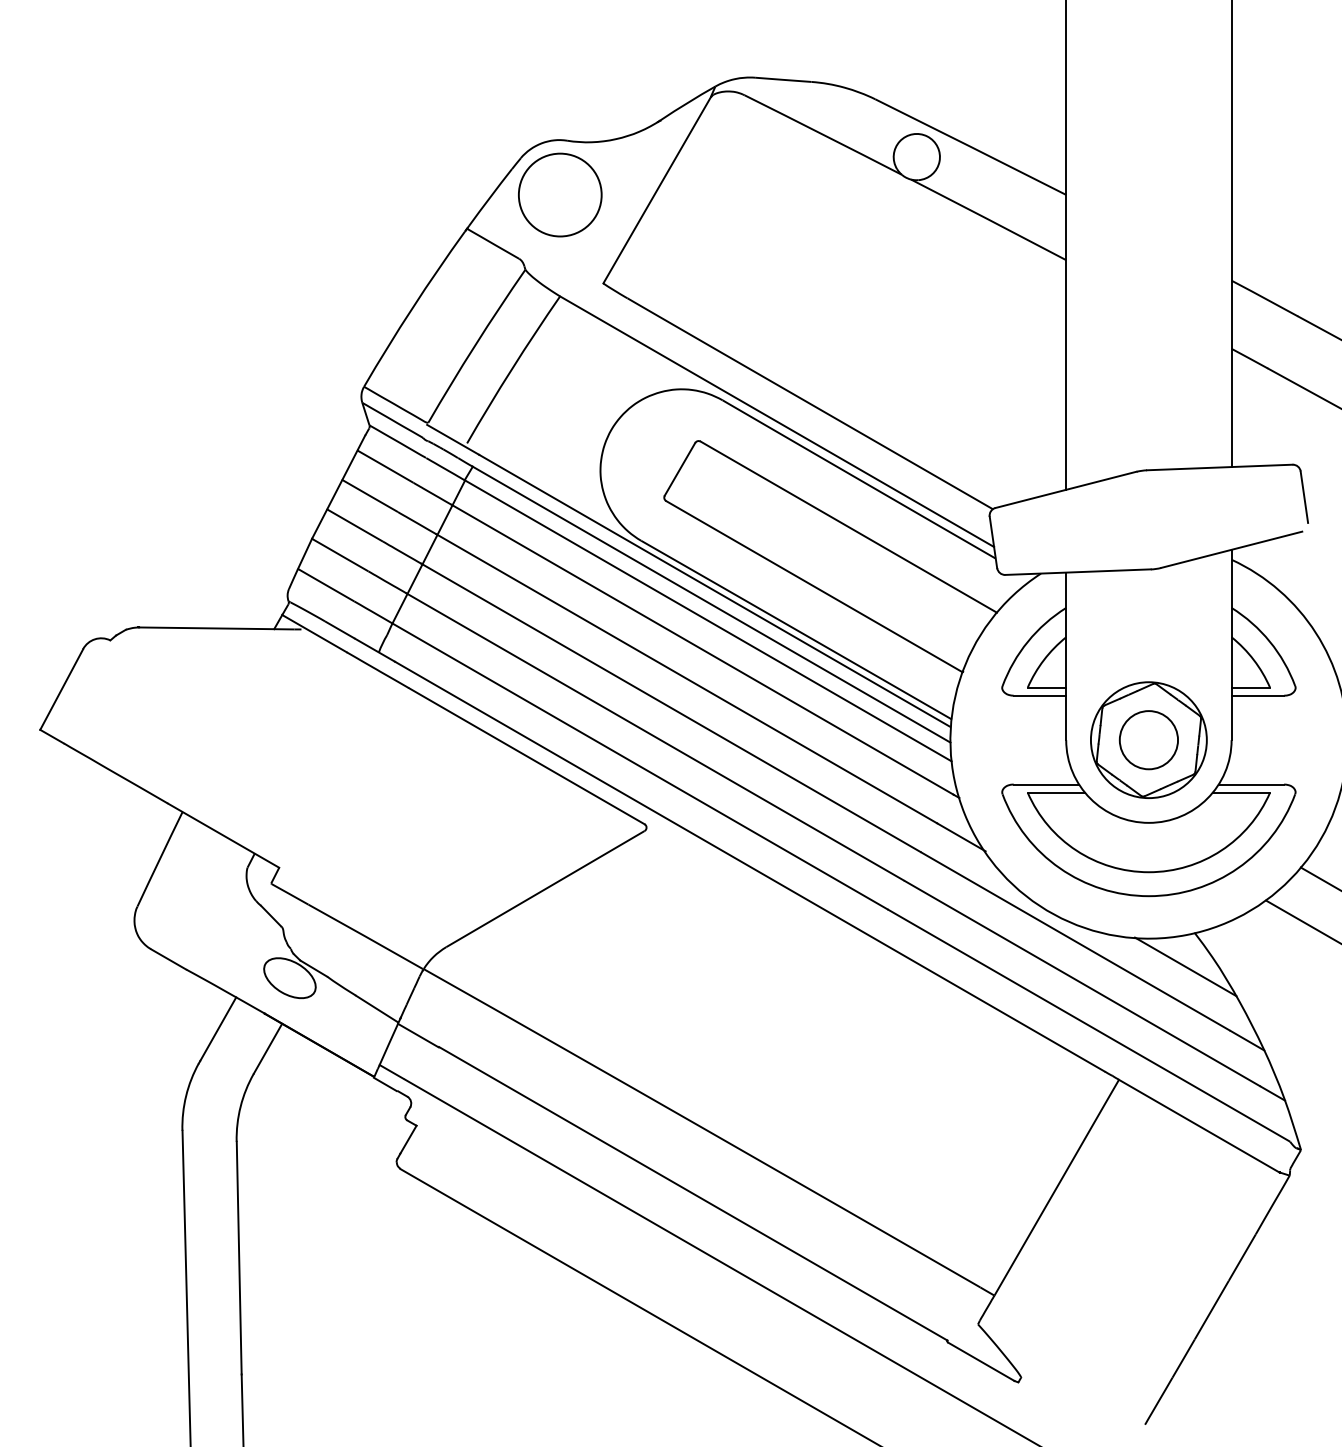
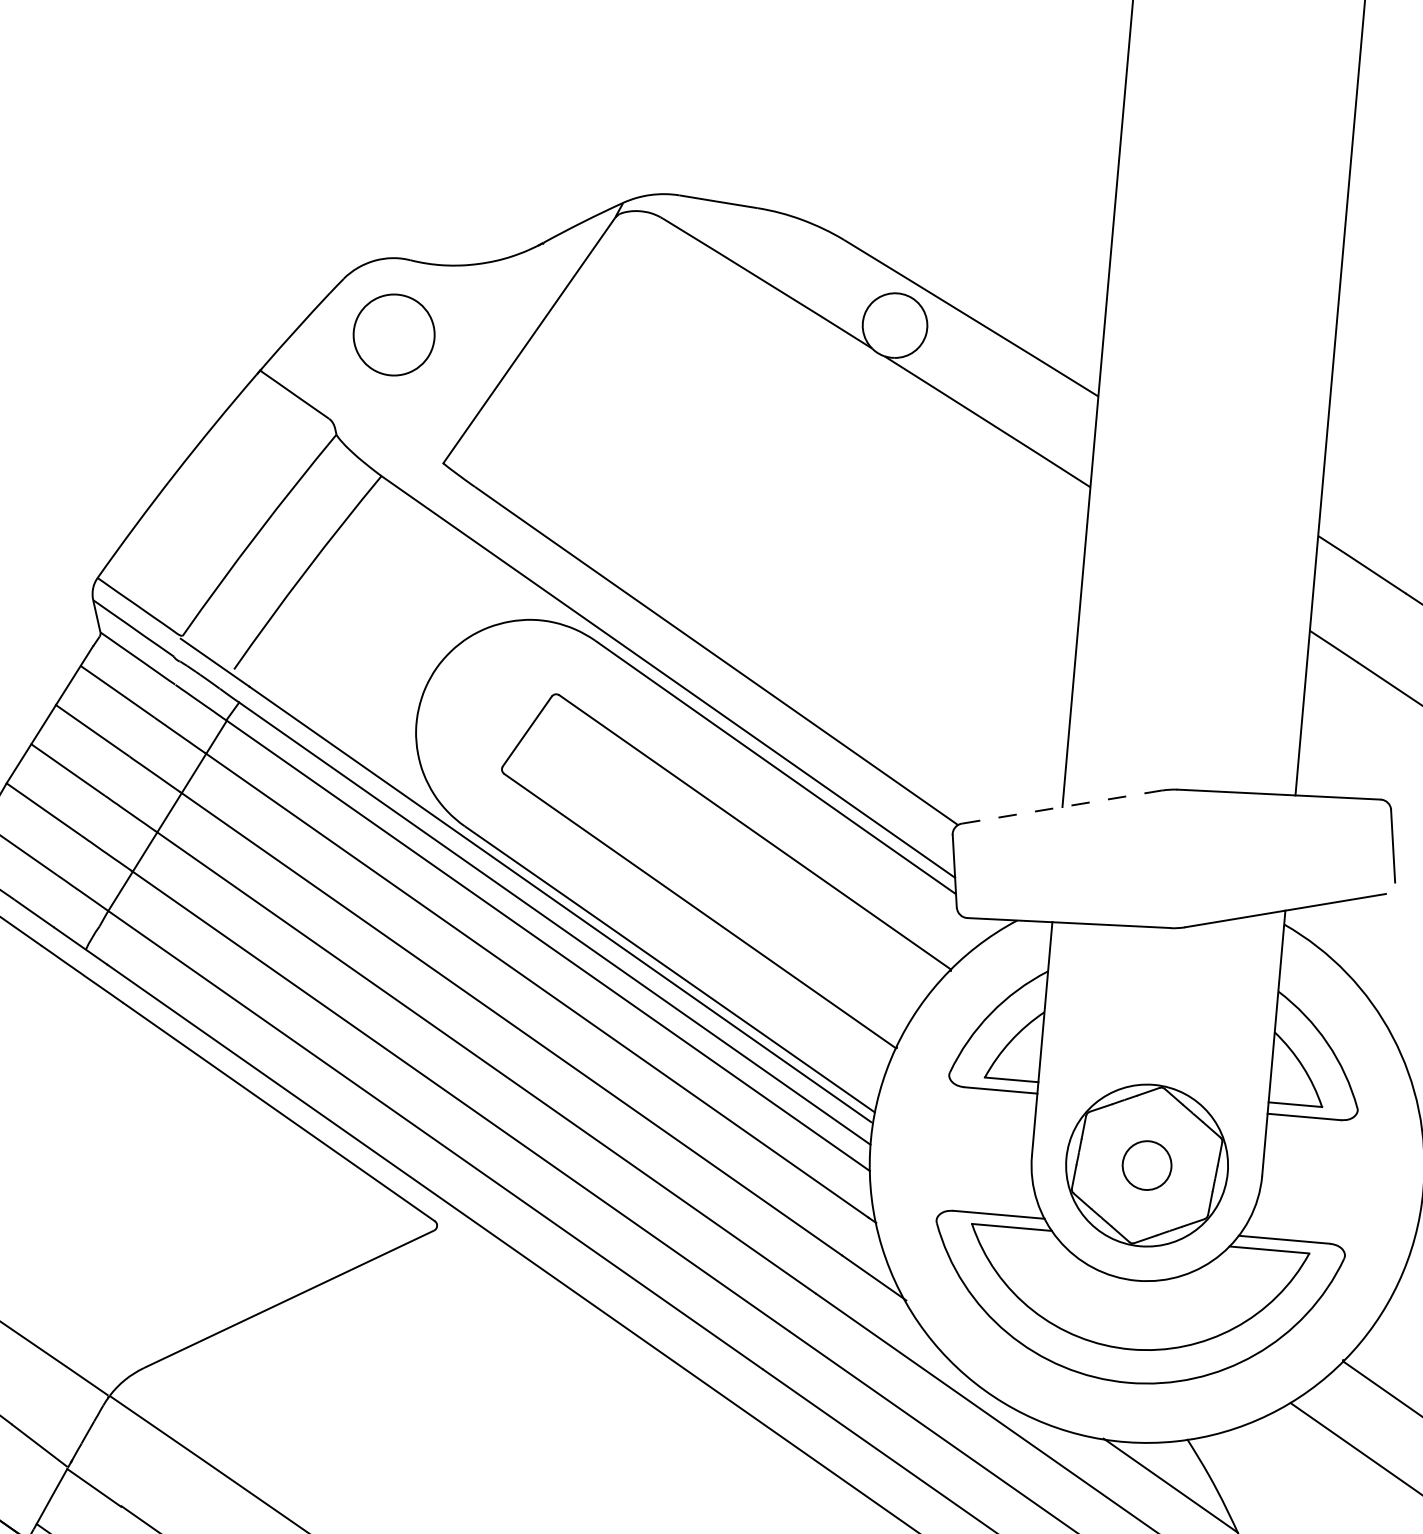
circle: (560, 194) -> (394, 334), size x0.7
line: (1066, 489) -> (1062, 806), solid -> dashed
circle: (1148, 740) -> (1146, 1165), size x0.6

